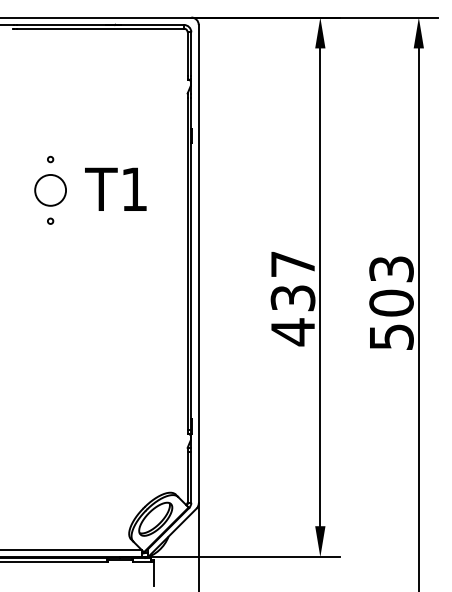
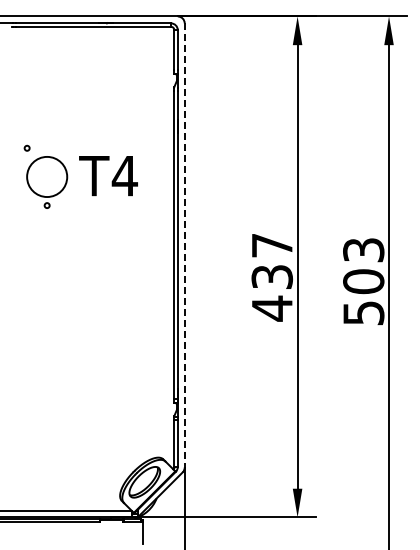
circle: (49, 158) -> (26, 147), moved
circle: (49, 189) -> (46, 176), size x1.4
text: (133, 189) -> (124, 176), T1 -> T4
line: (198, 264) -> (184, 245), solid -> dashed

